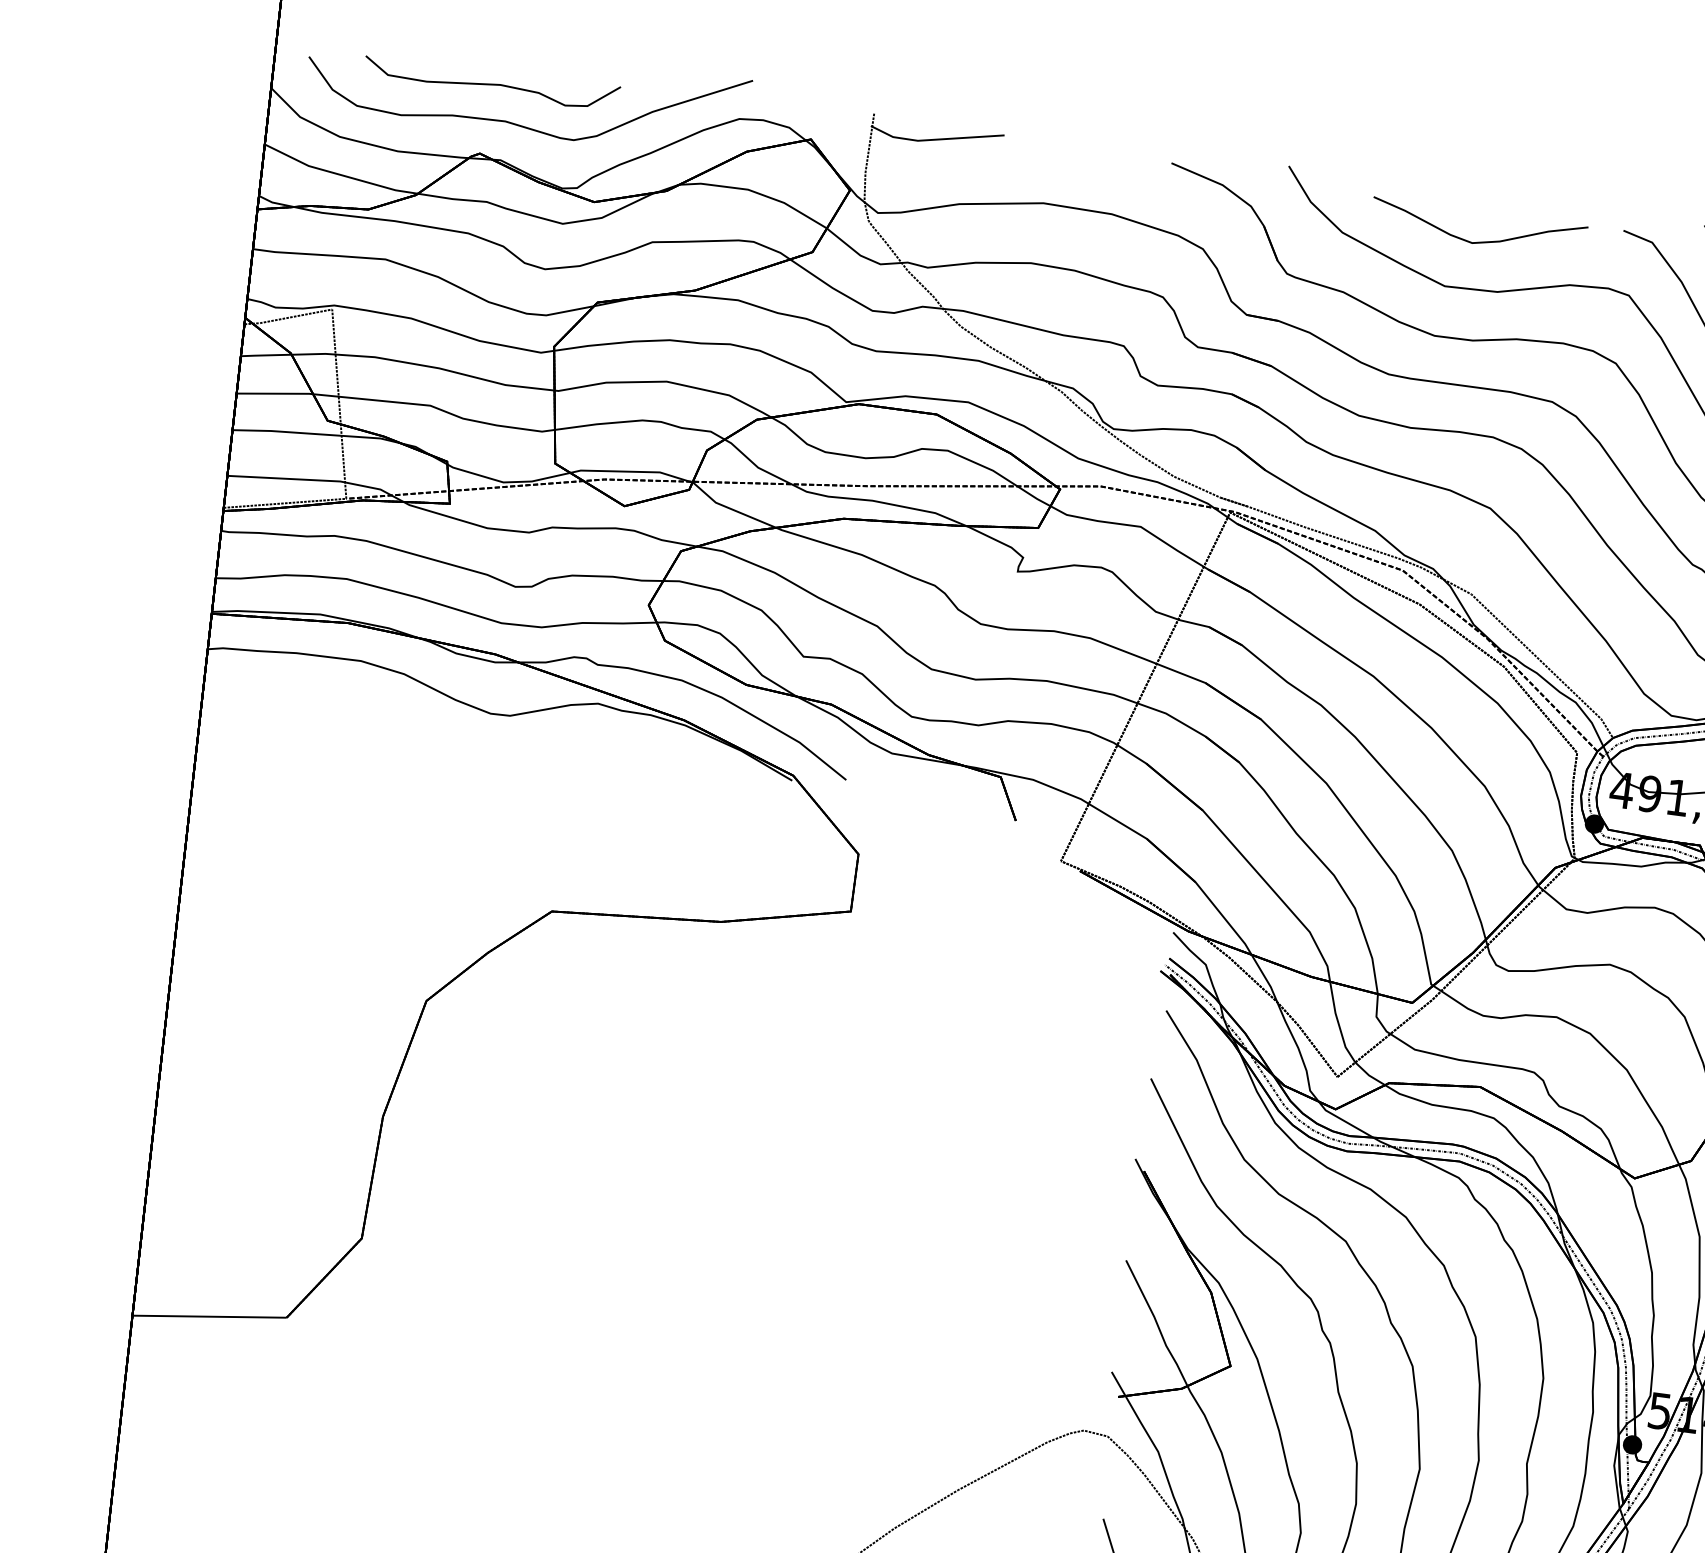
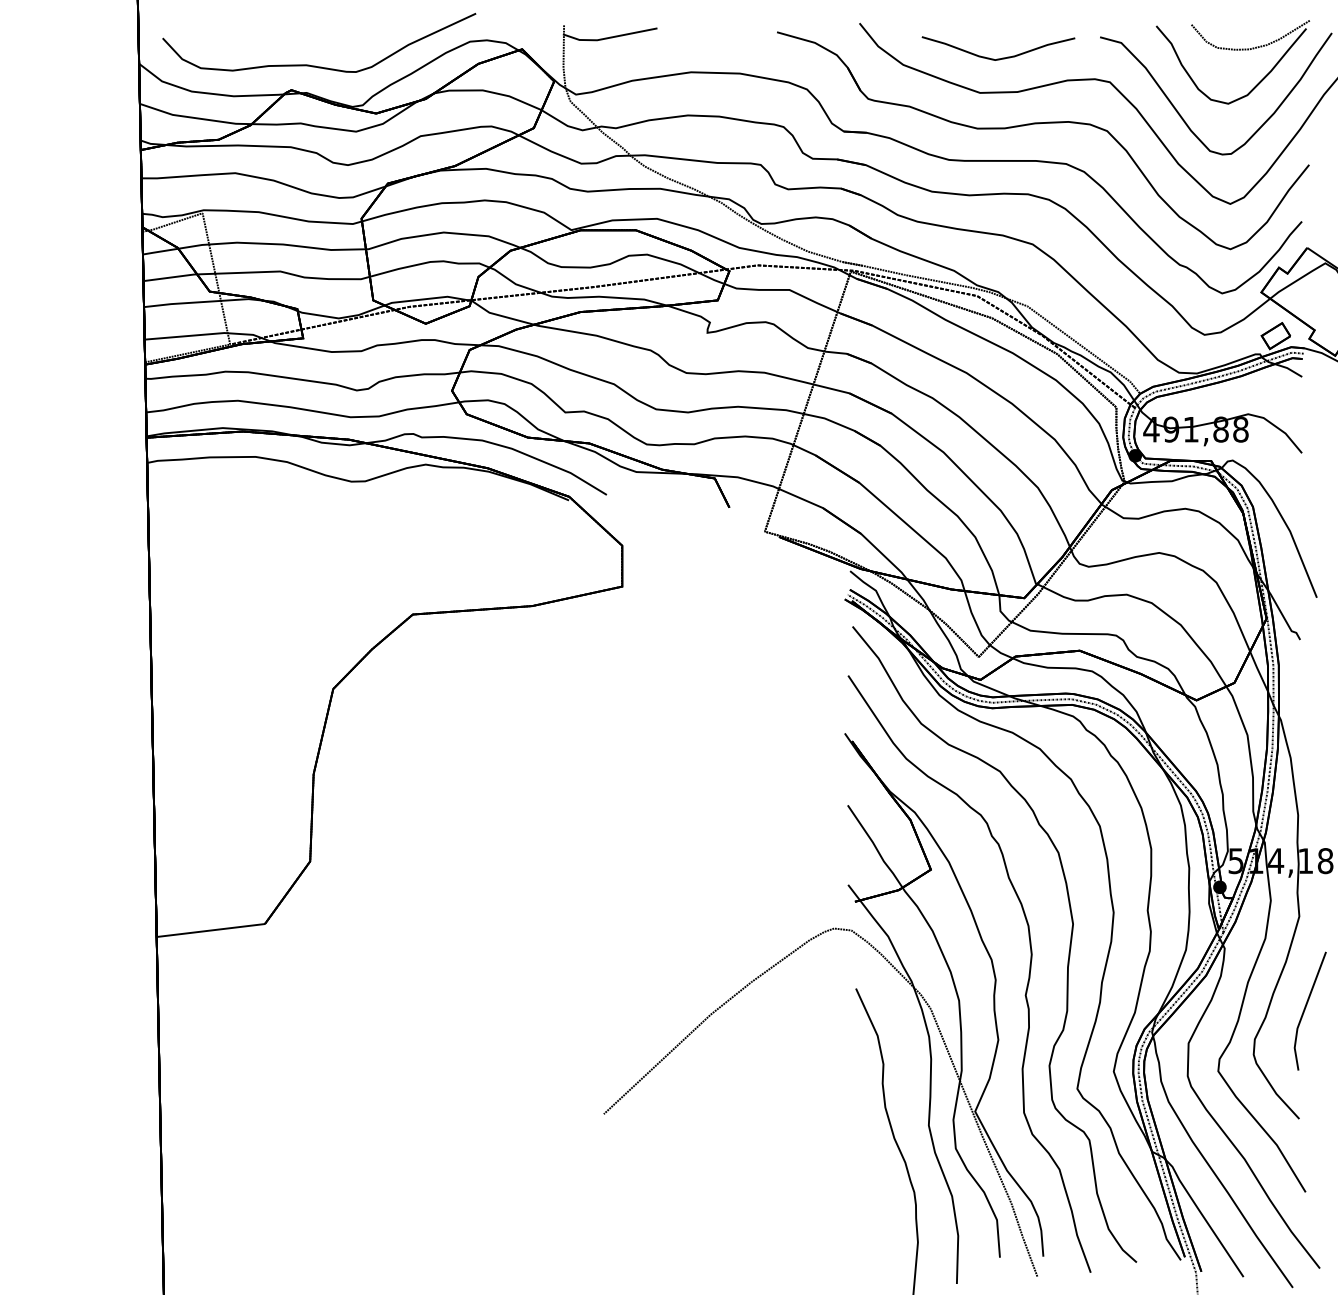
curve: (492, 82) -> (293, 39), removed

